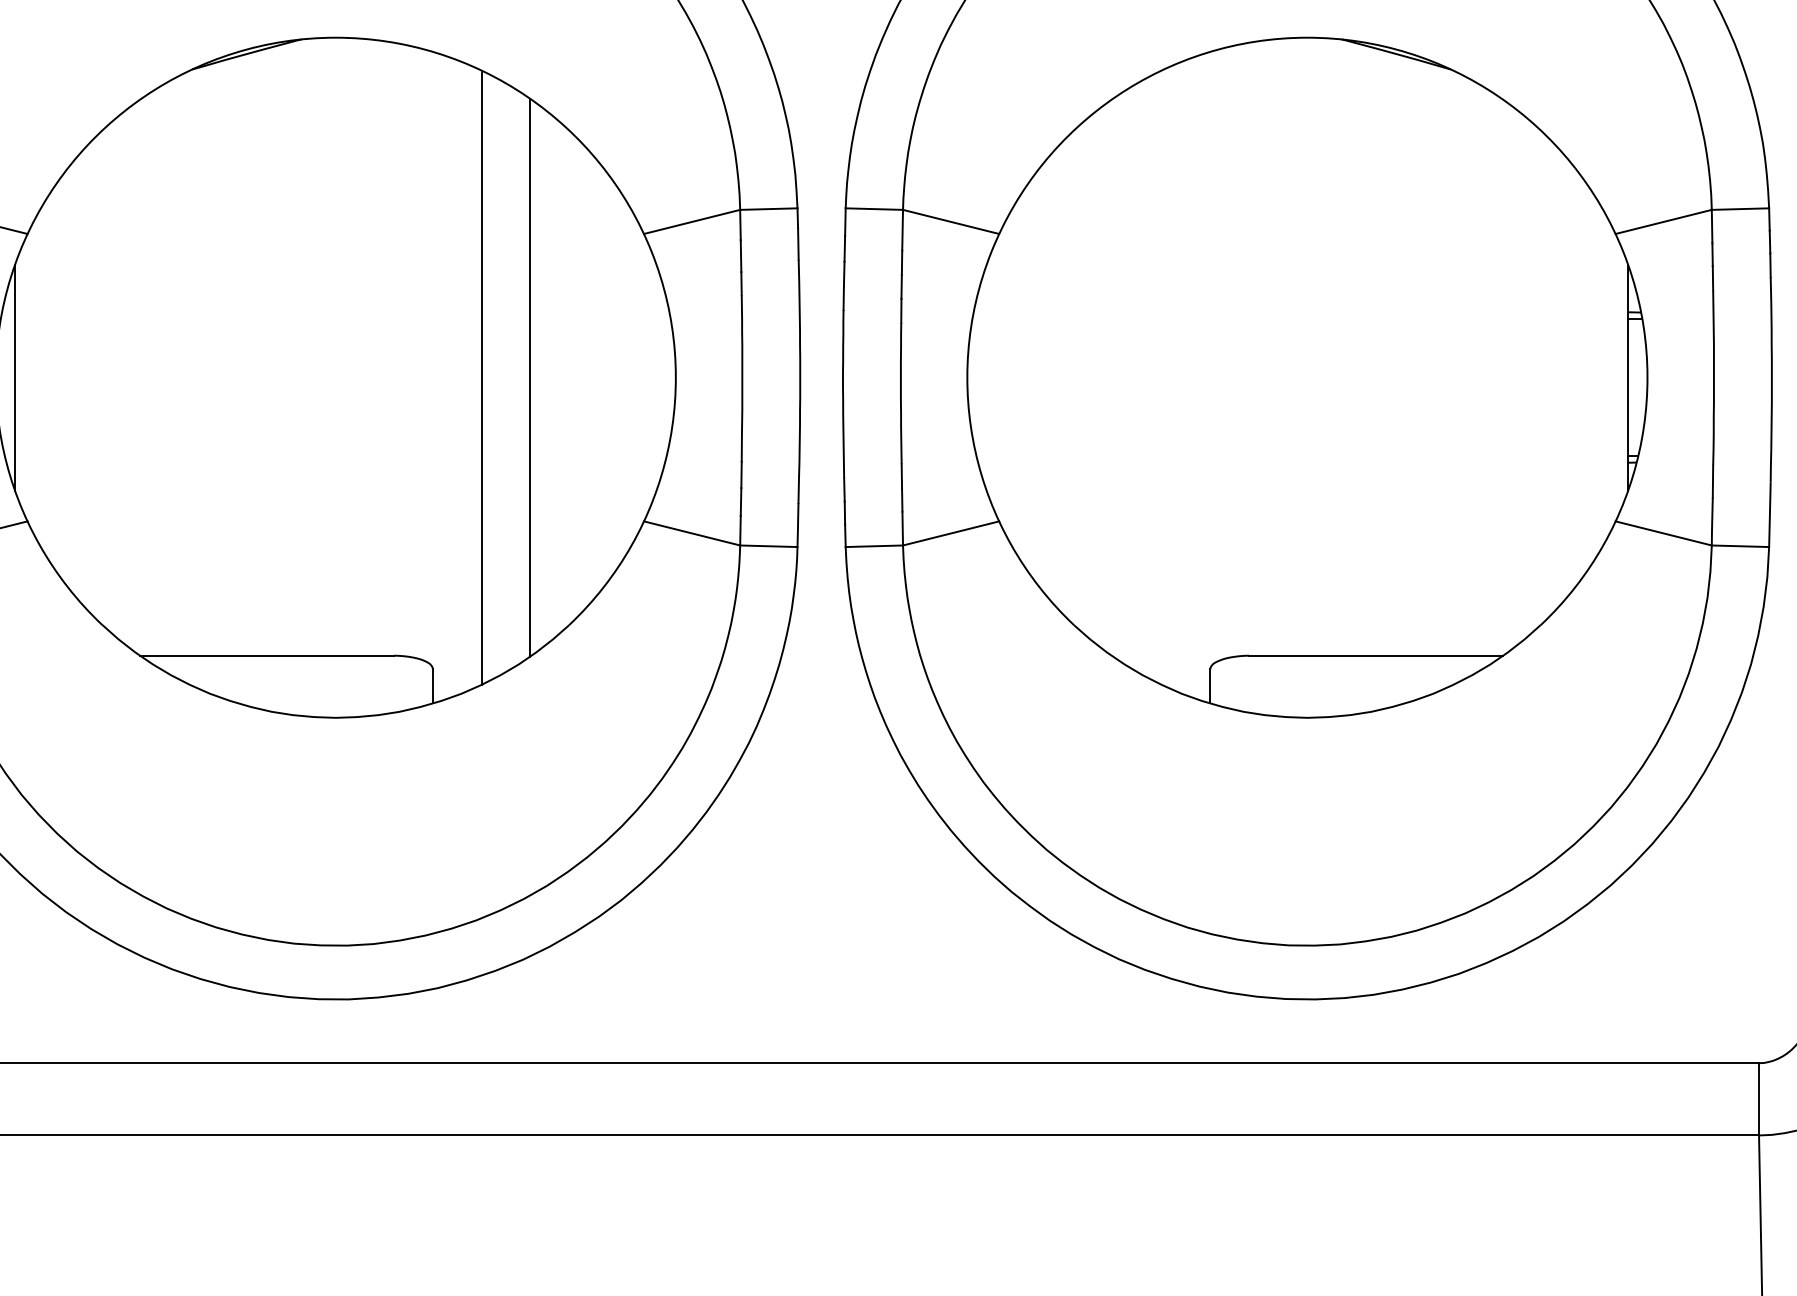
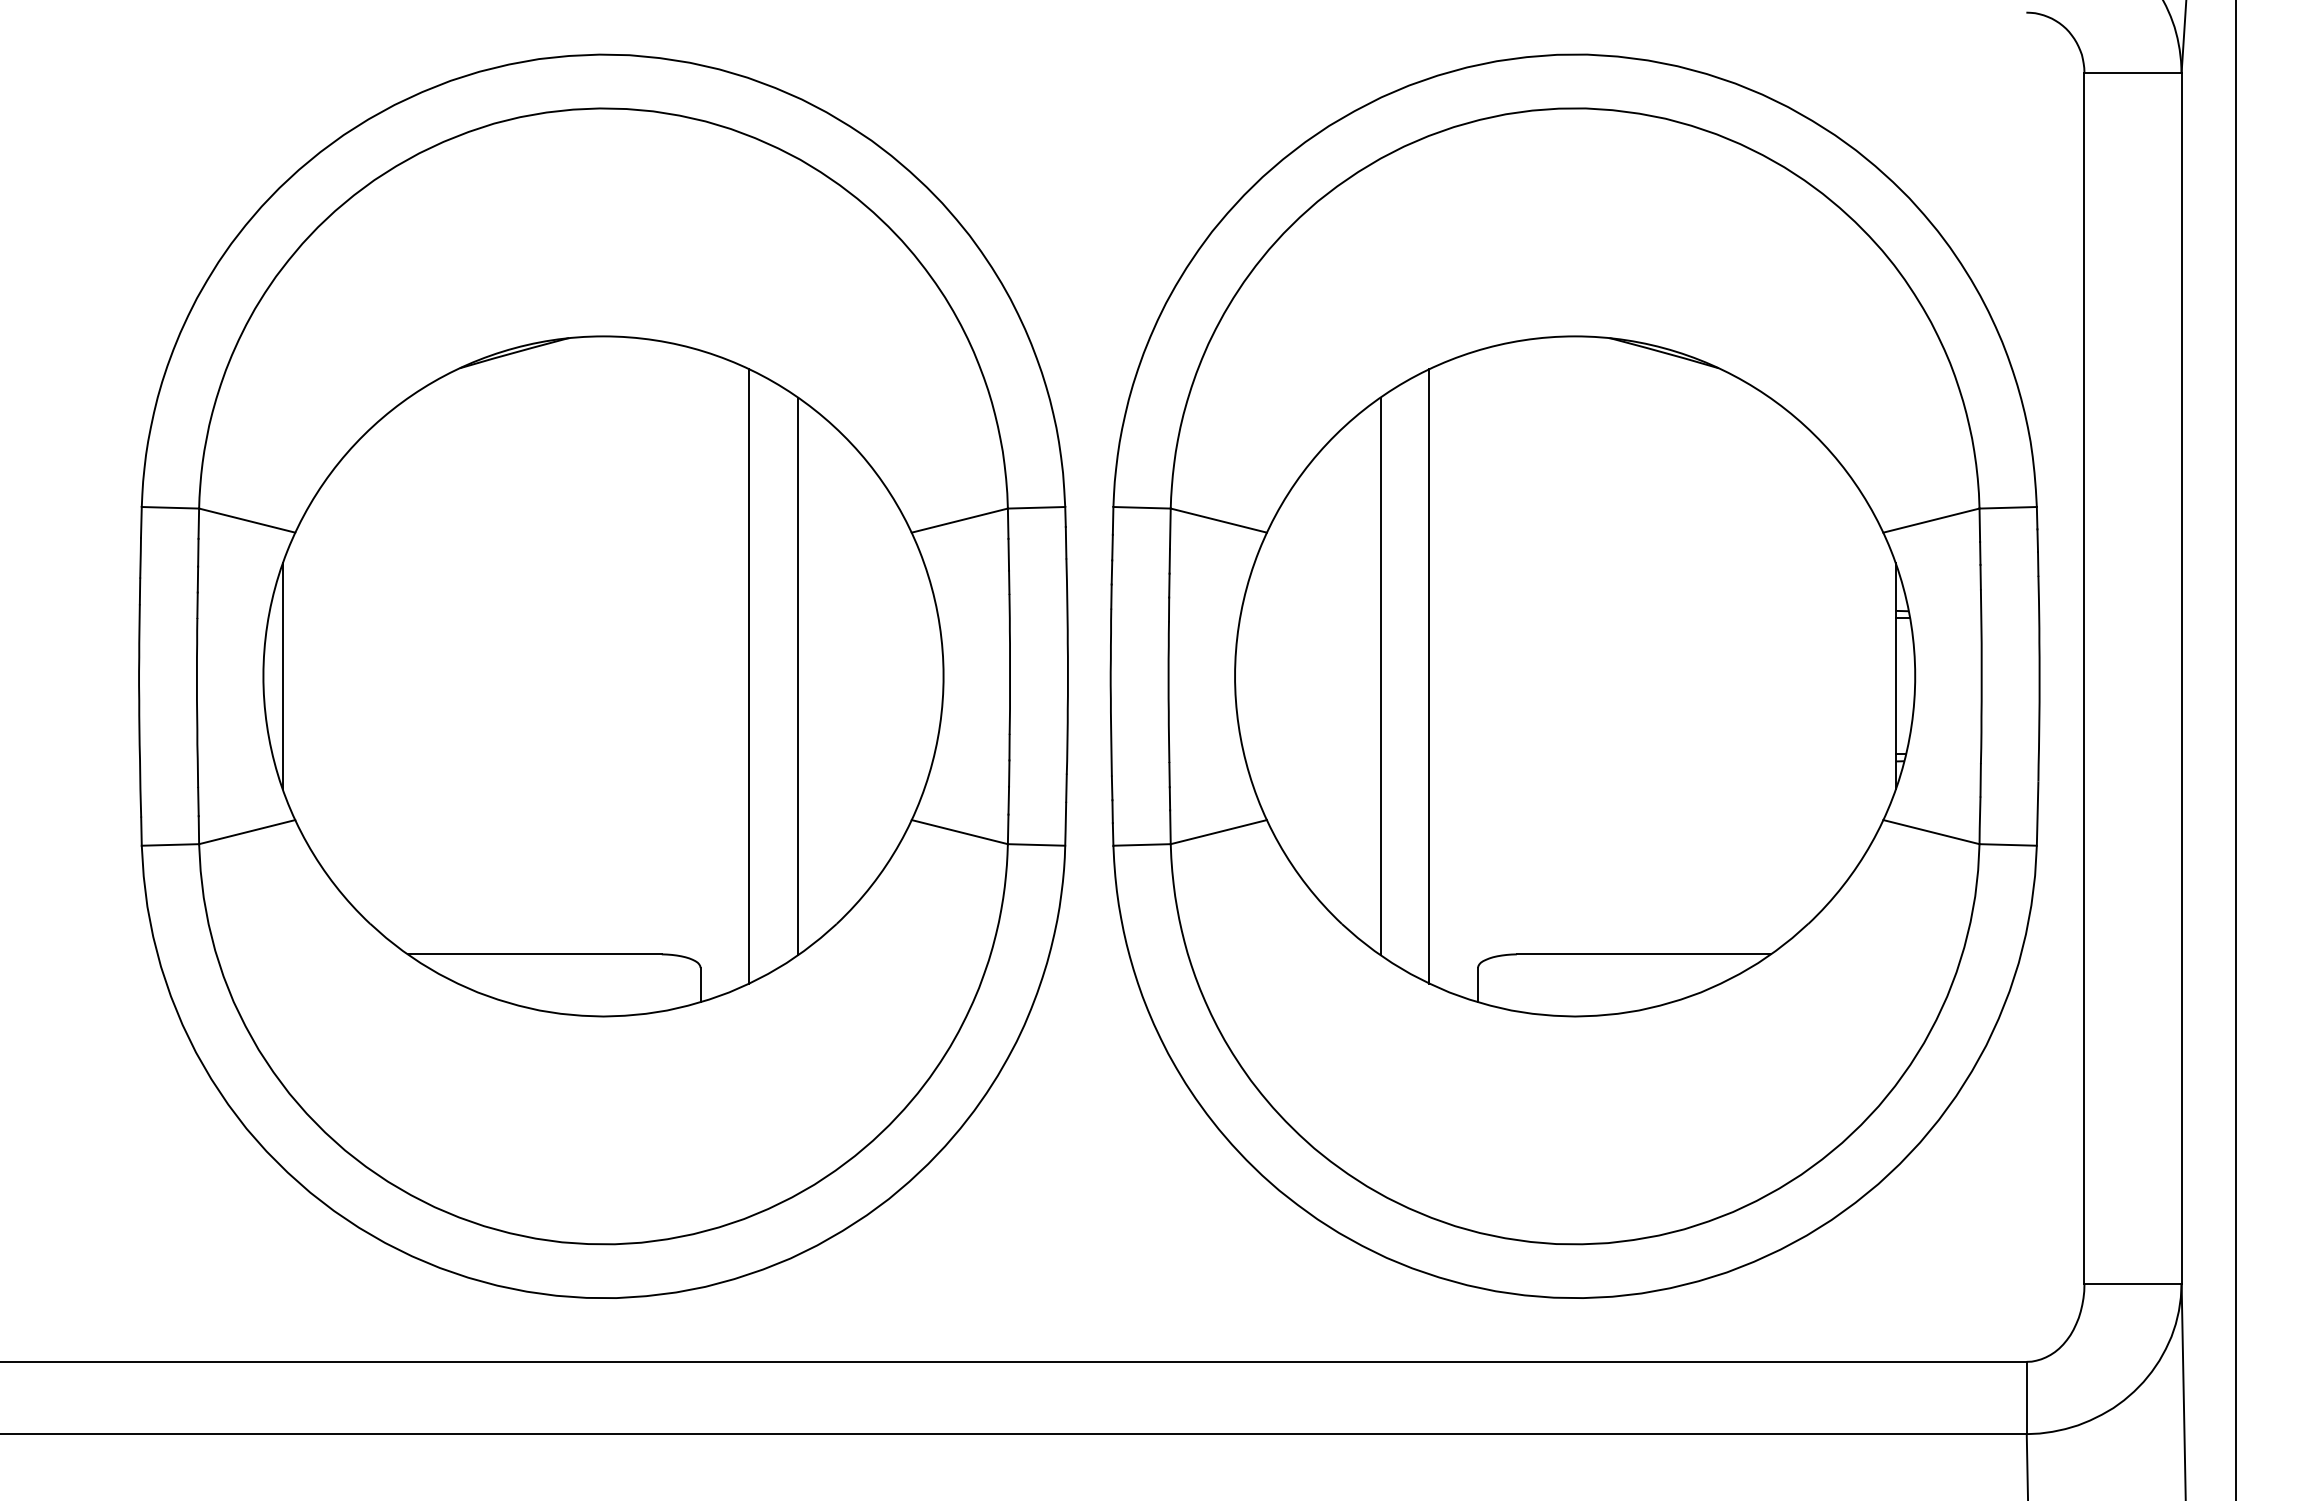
line: (1112, 377) -> (1380, 676), added
line: (1161, 377) -> (1429, 676), added

